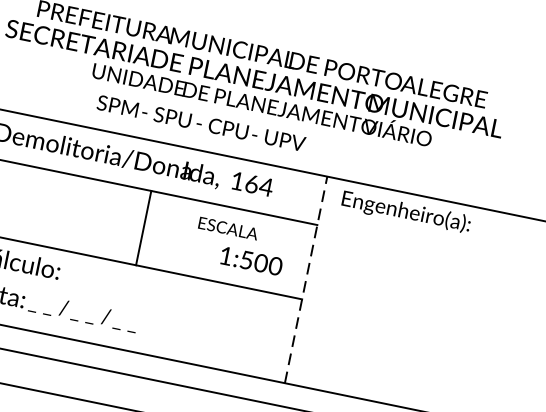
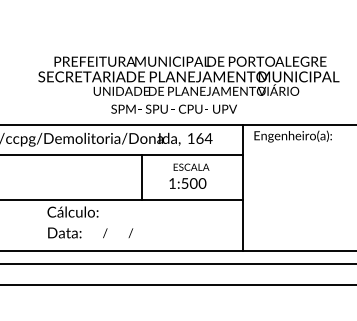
text: (200, 121) -> (173, 108), moved
text: (250, 261) -> (187, 183), moved
line: (305, 279) -> (242, 187), dashed -> solid

